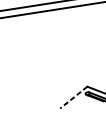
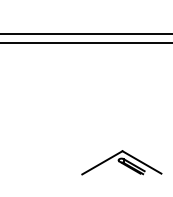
line: (73, 98) -> (101, 163), dashed -> solid

